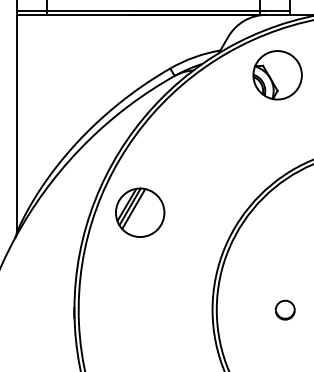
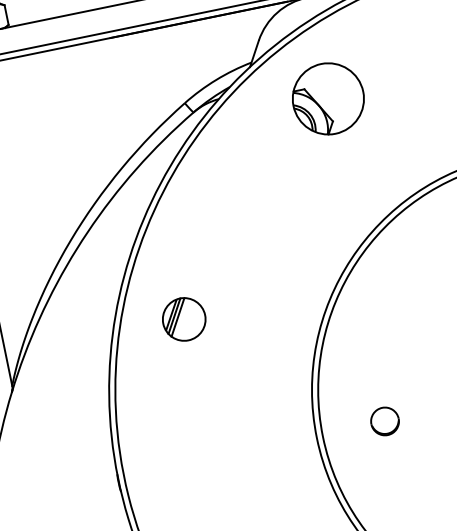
part: (277, 75) -> (328, 99), moved
part: (140, 212) -> (184, 319), size x0.6
part: (285, 309) -> (385, 420), moved

